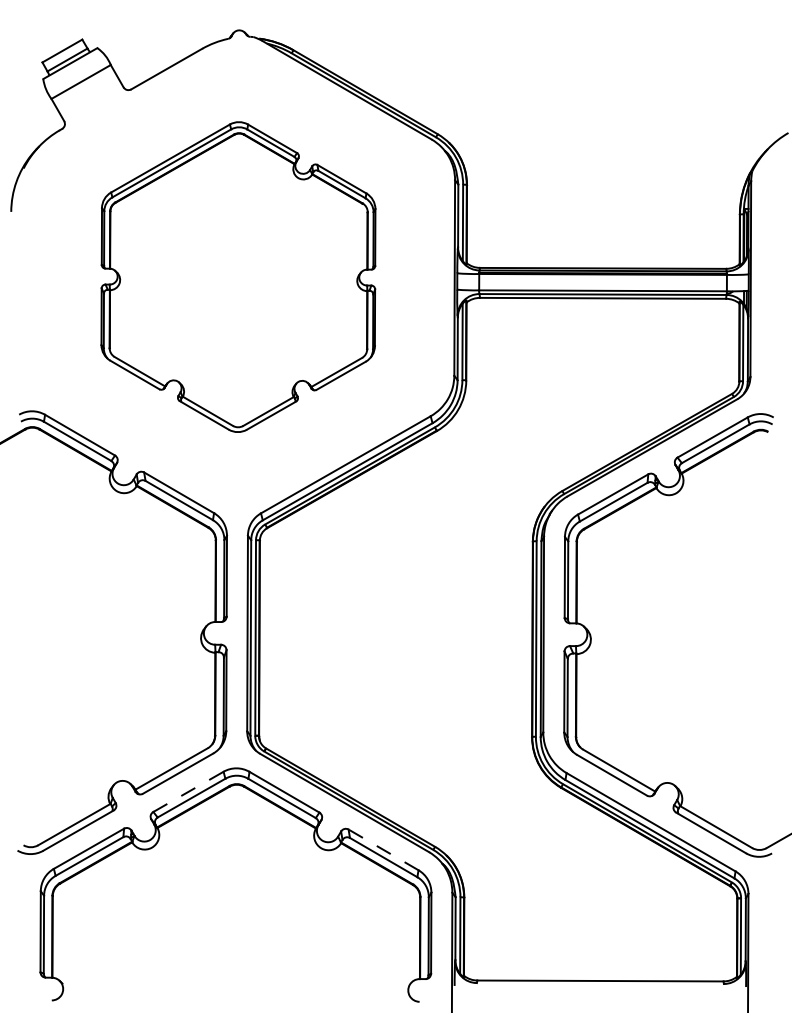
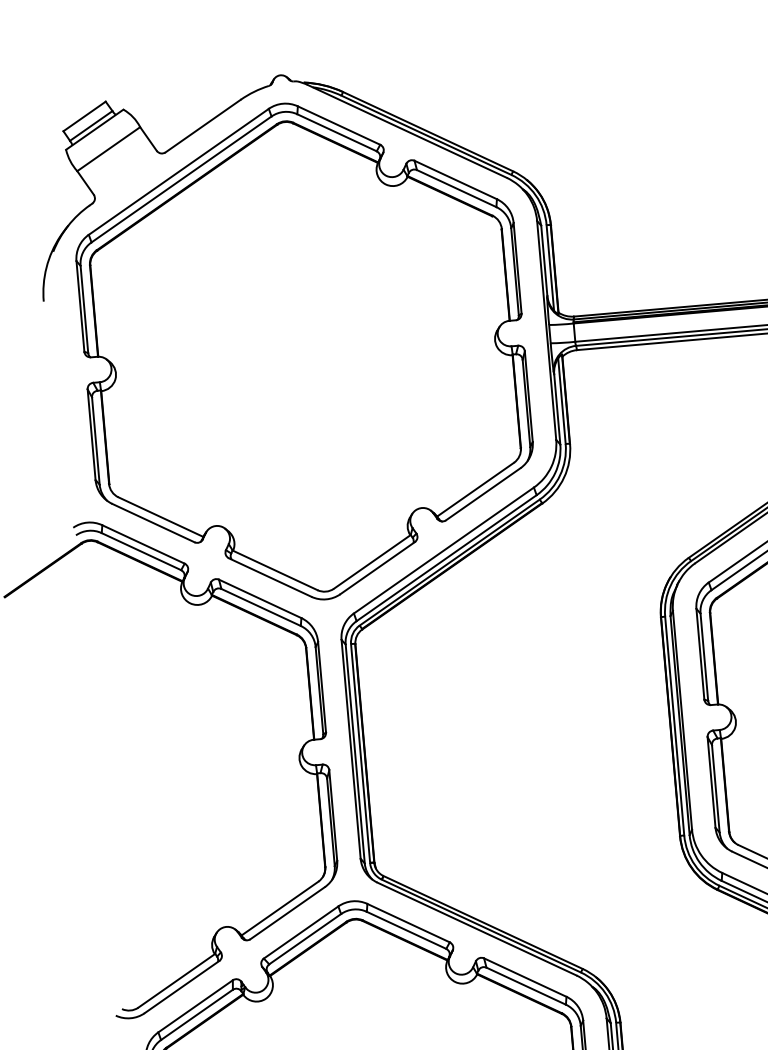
part: (238, 276) -> (304, 350), size x1.43
line: (188, 791) -> (301, 932), dashed -> solid
line: (383, 849) -> (525, 977), dashed -> solid

